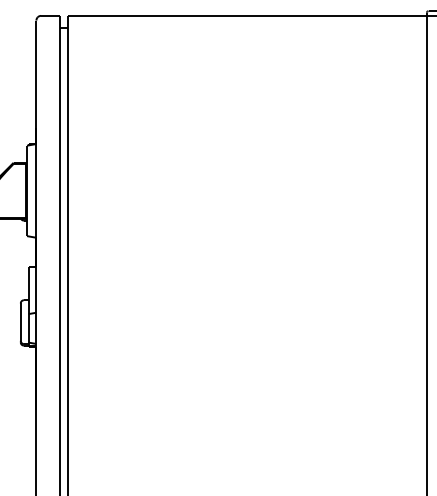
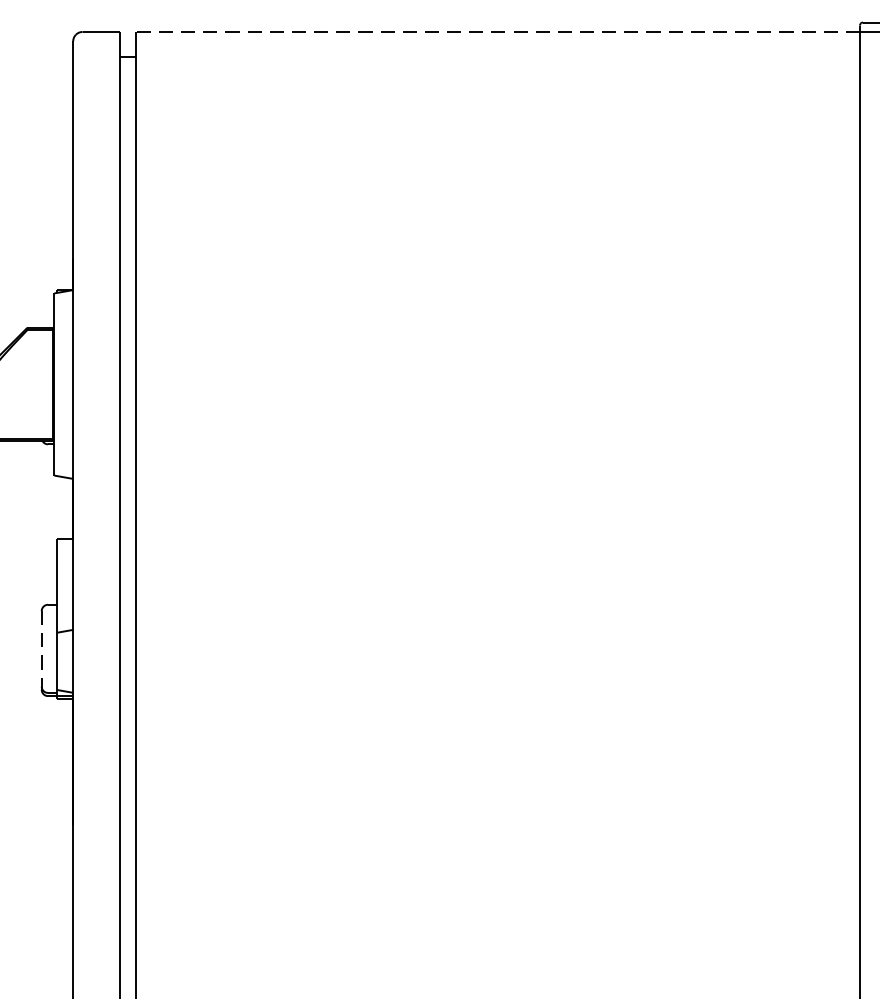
line: (247, 15) -> (498, 31), solid -> dashed
line: (20, 322) -> (41, 649), solid -> dashed

